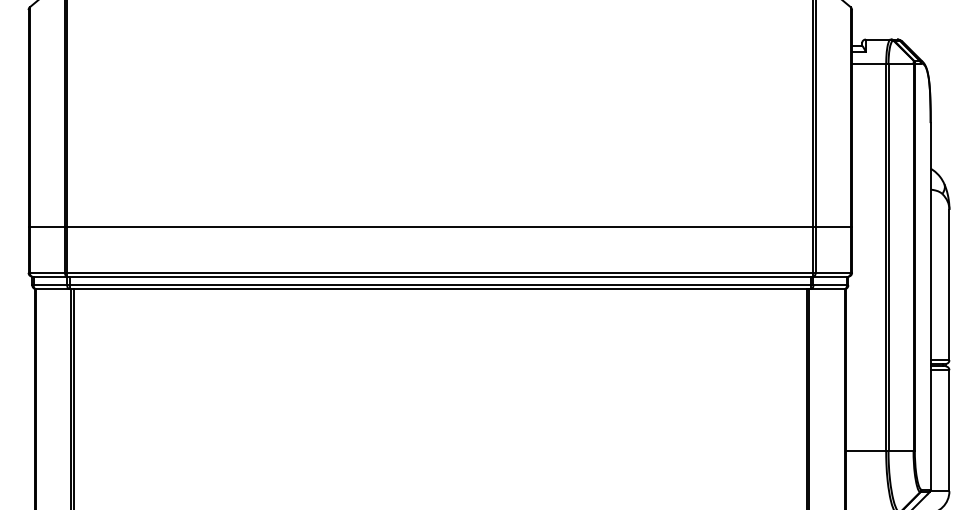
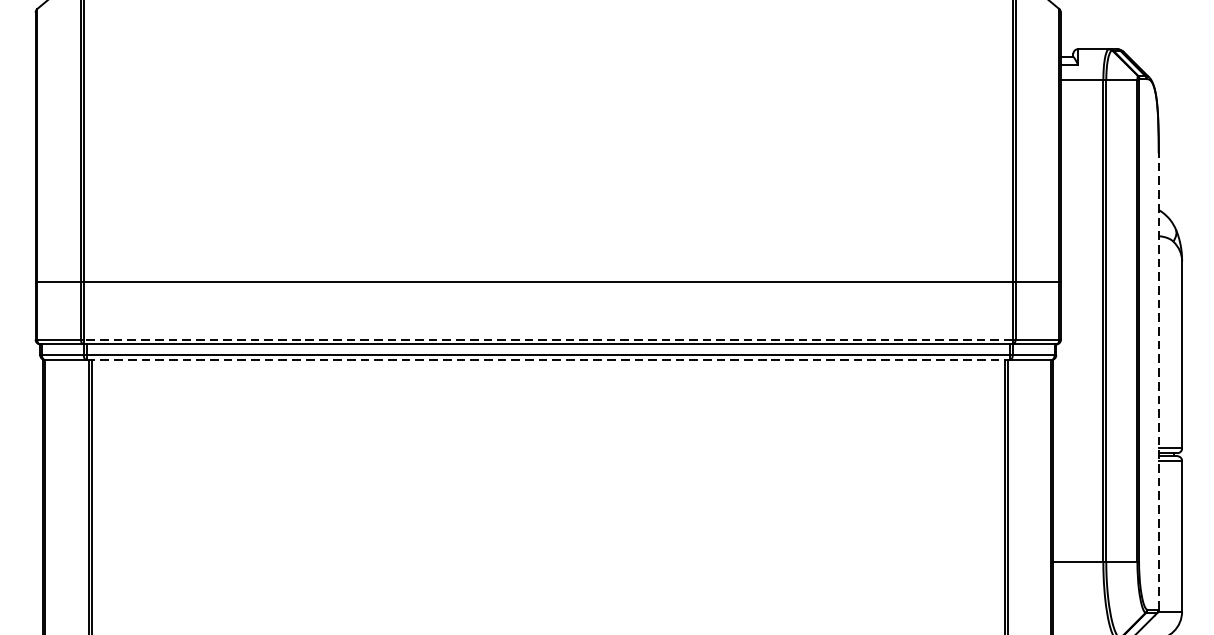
line: (440, 272) -> (548, 339), solid -> dashed
line: (440, 289) -> (548, 360), solid -> dashed
line: (930, 305) -> (1158, 380), solid -> dashed

